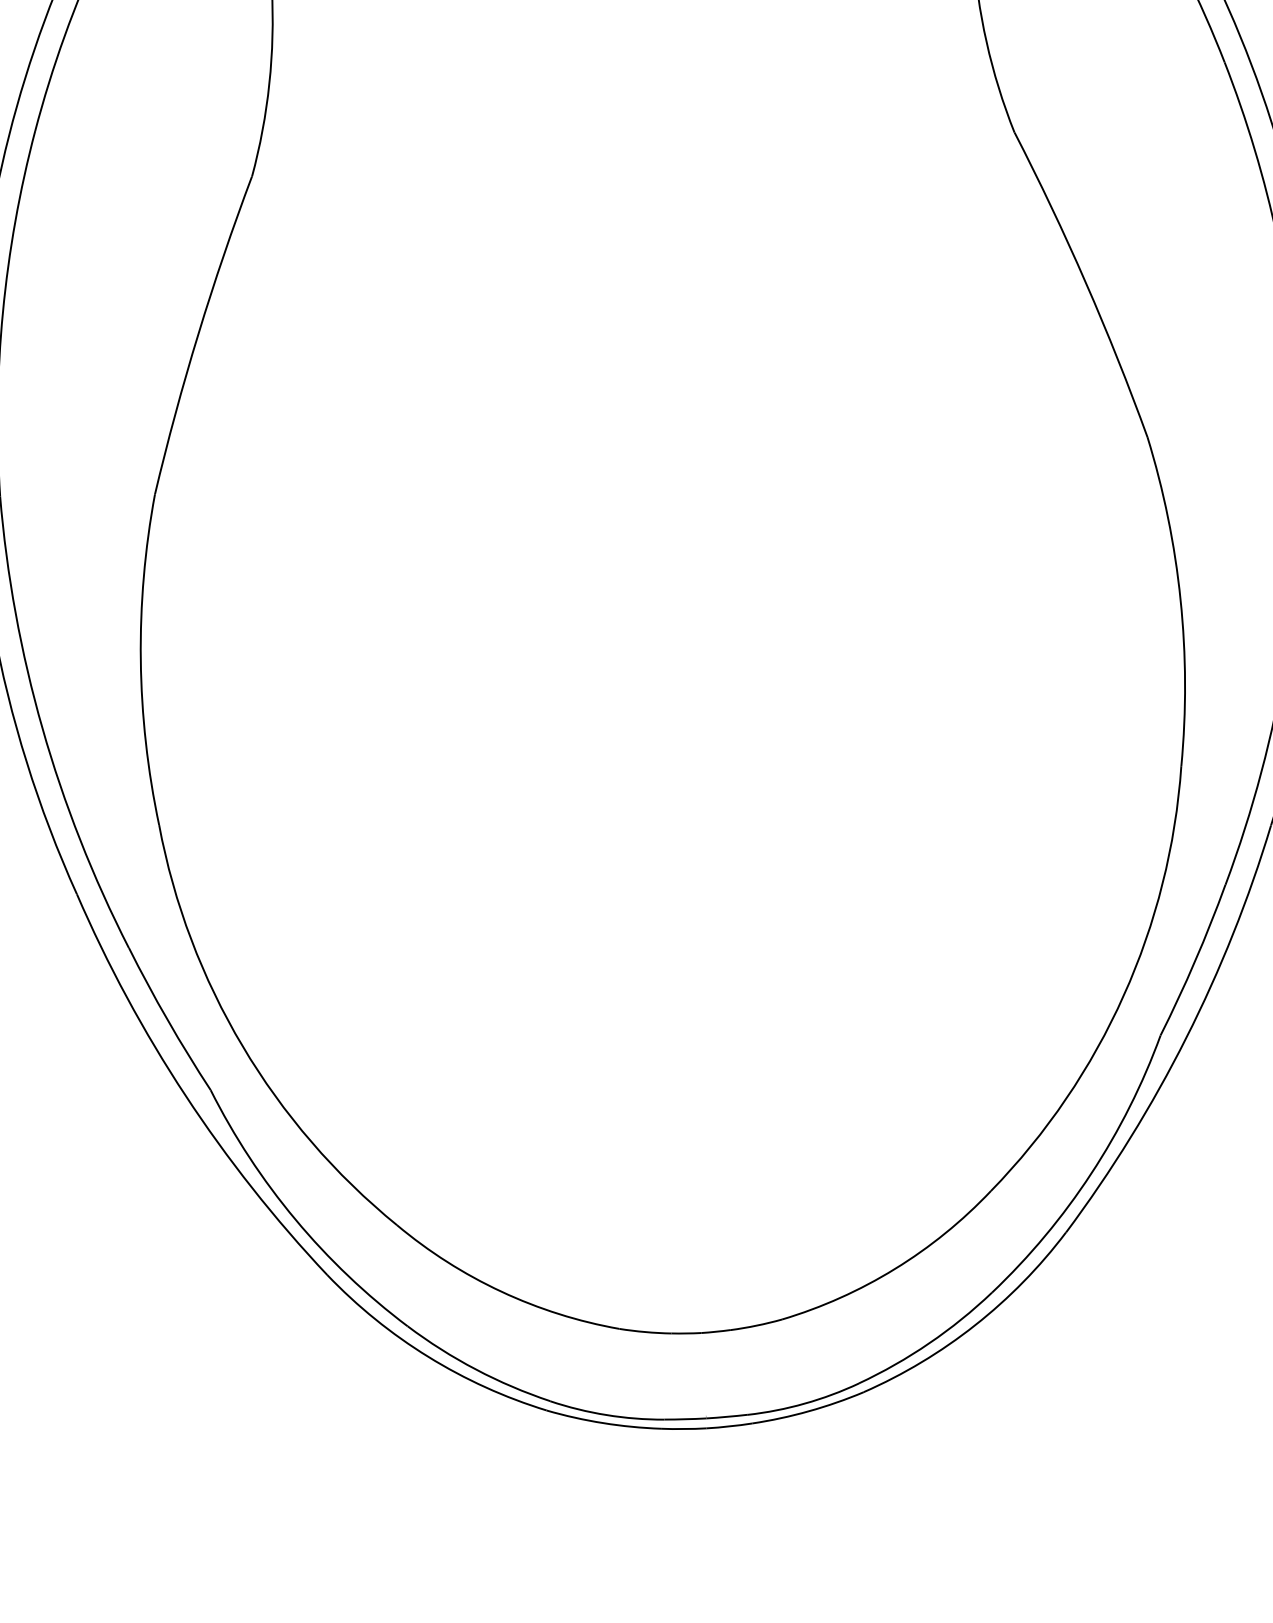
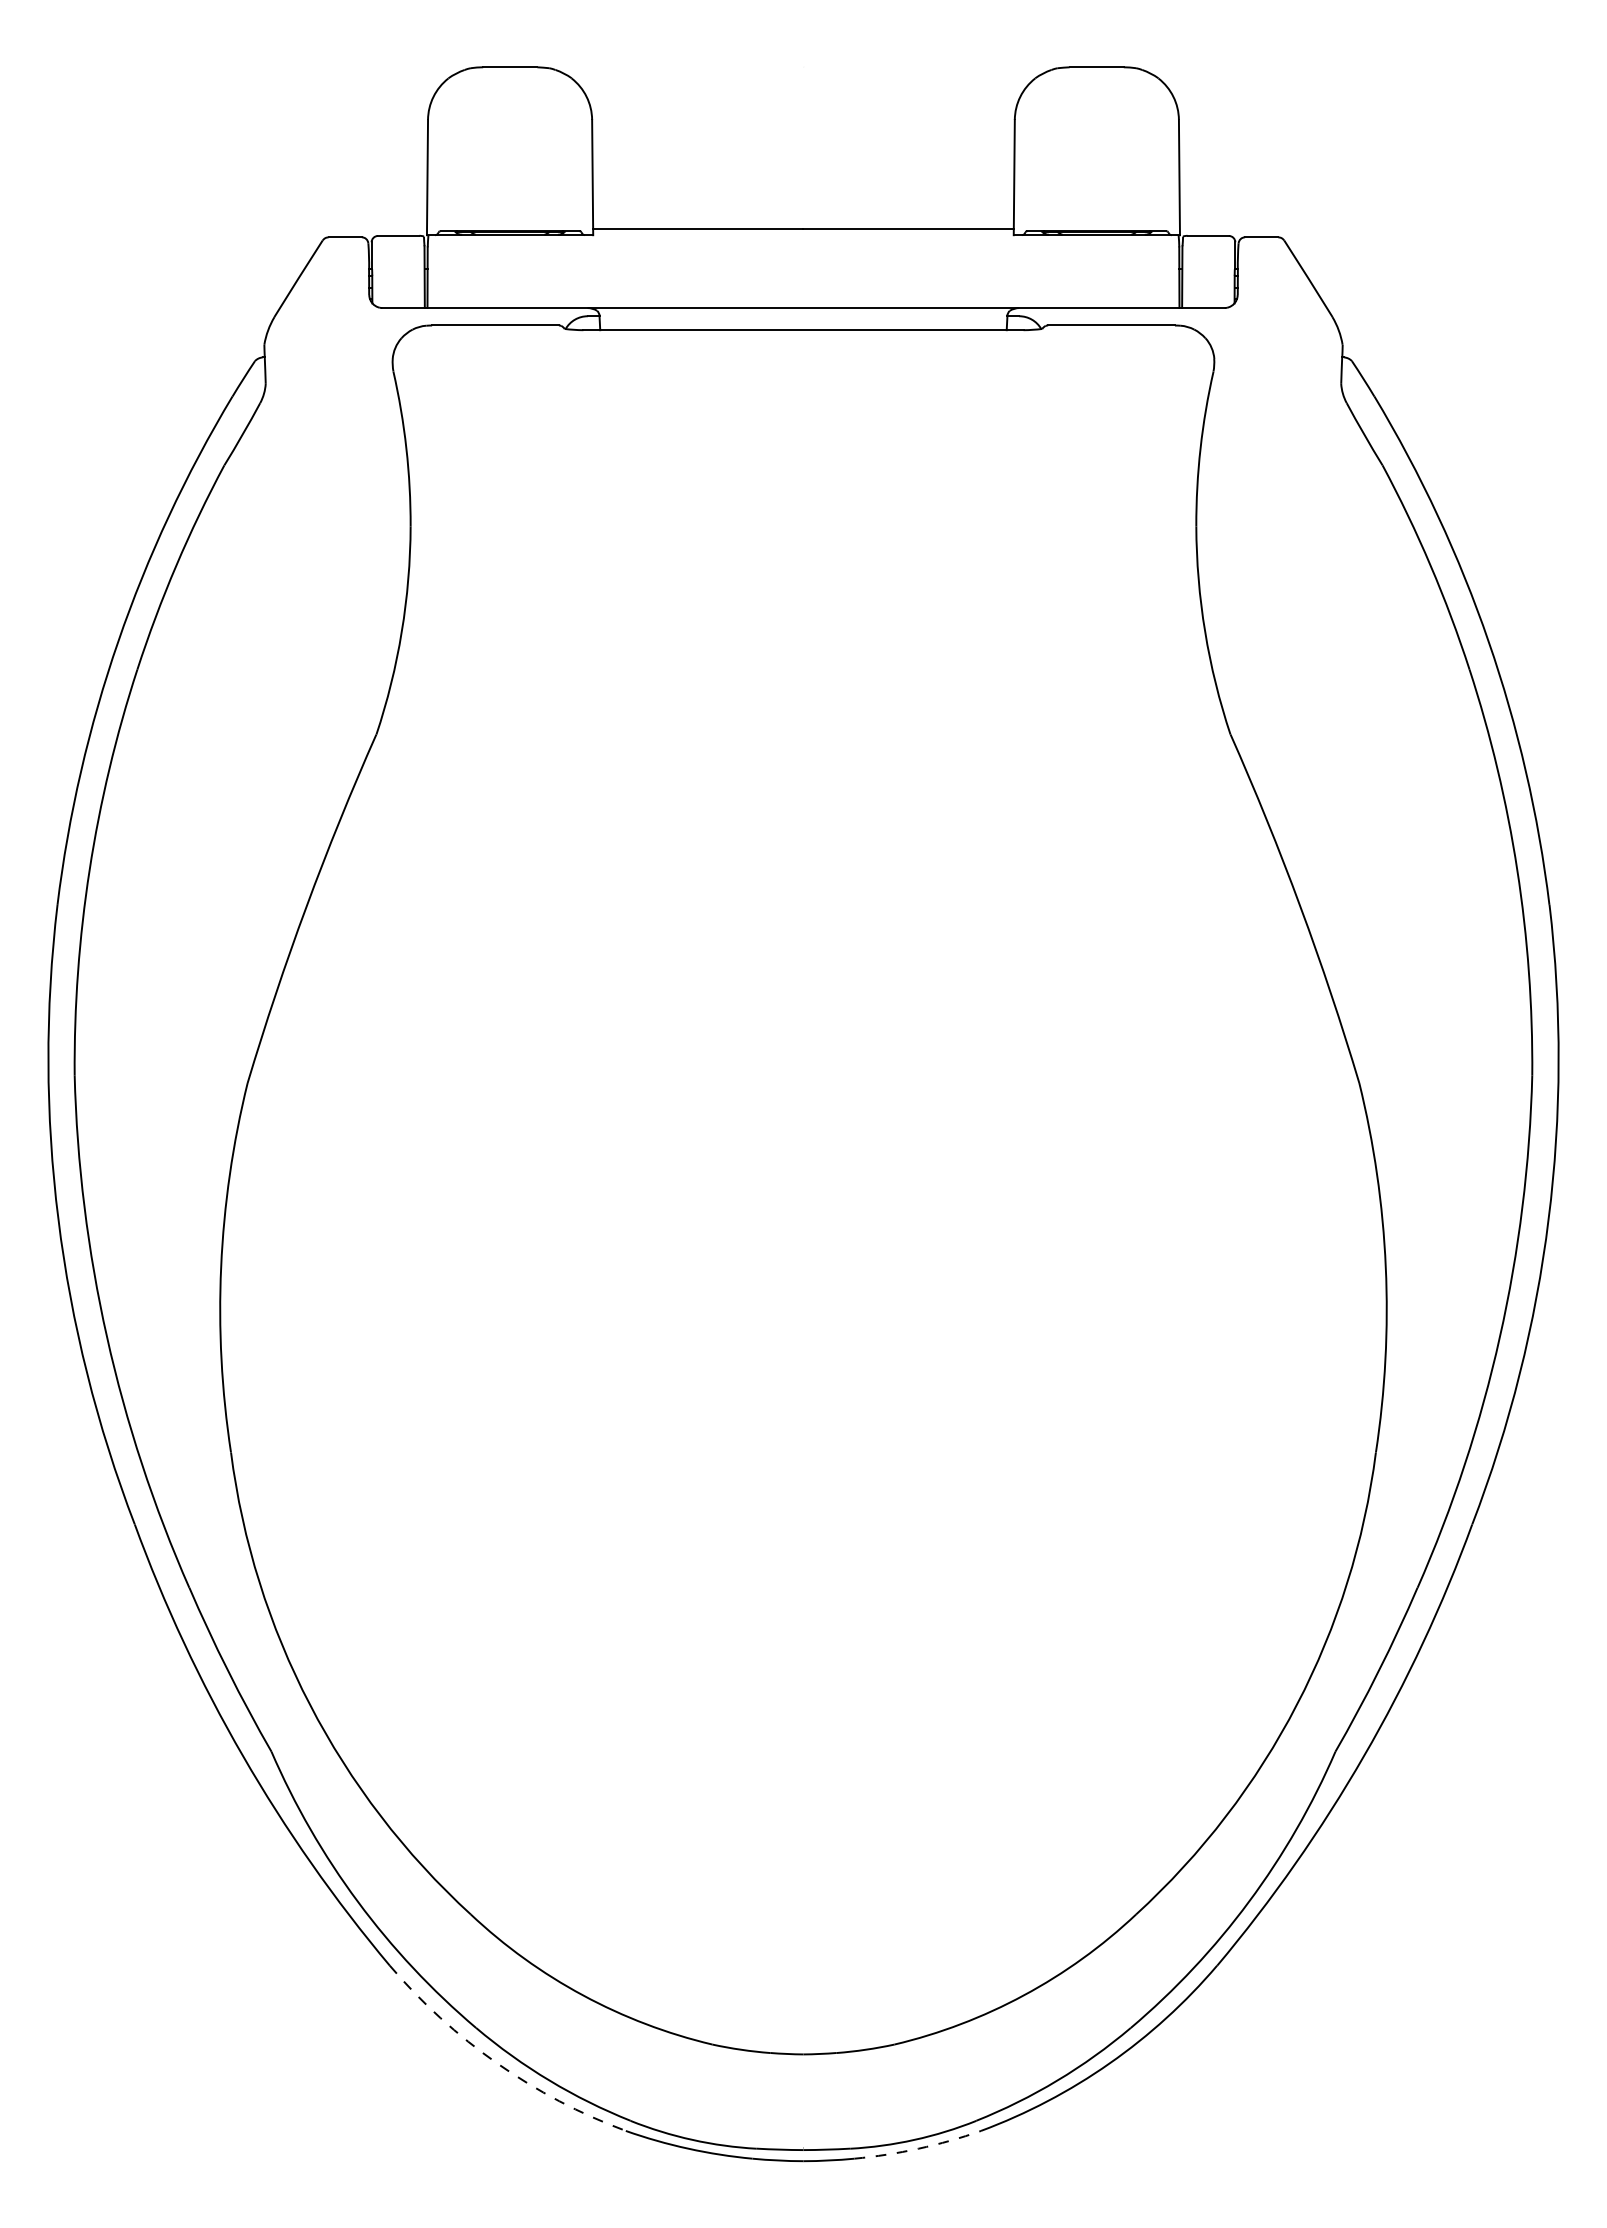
arc: (428, 1356) -> (497, 2063), solid -> dashed
arc: (808, 1411) -> (918, 2148), solid -> dashed

